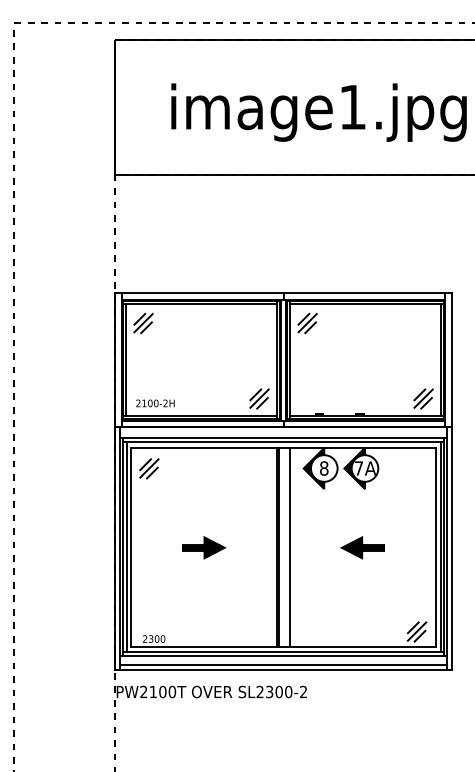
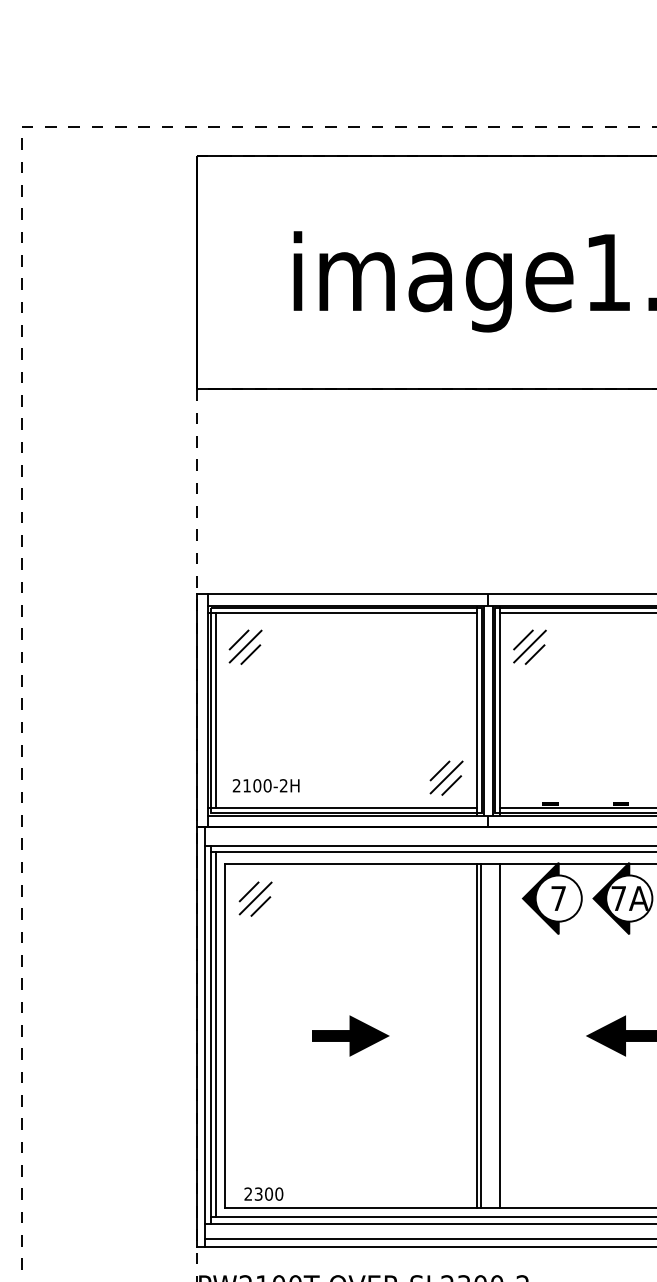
text: (324, 468) -> (559, 898), 8 -> 7

